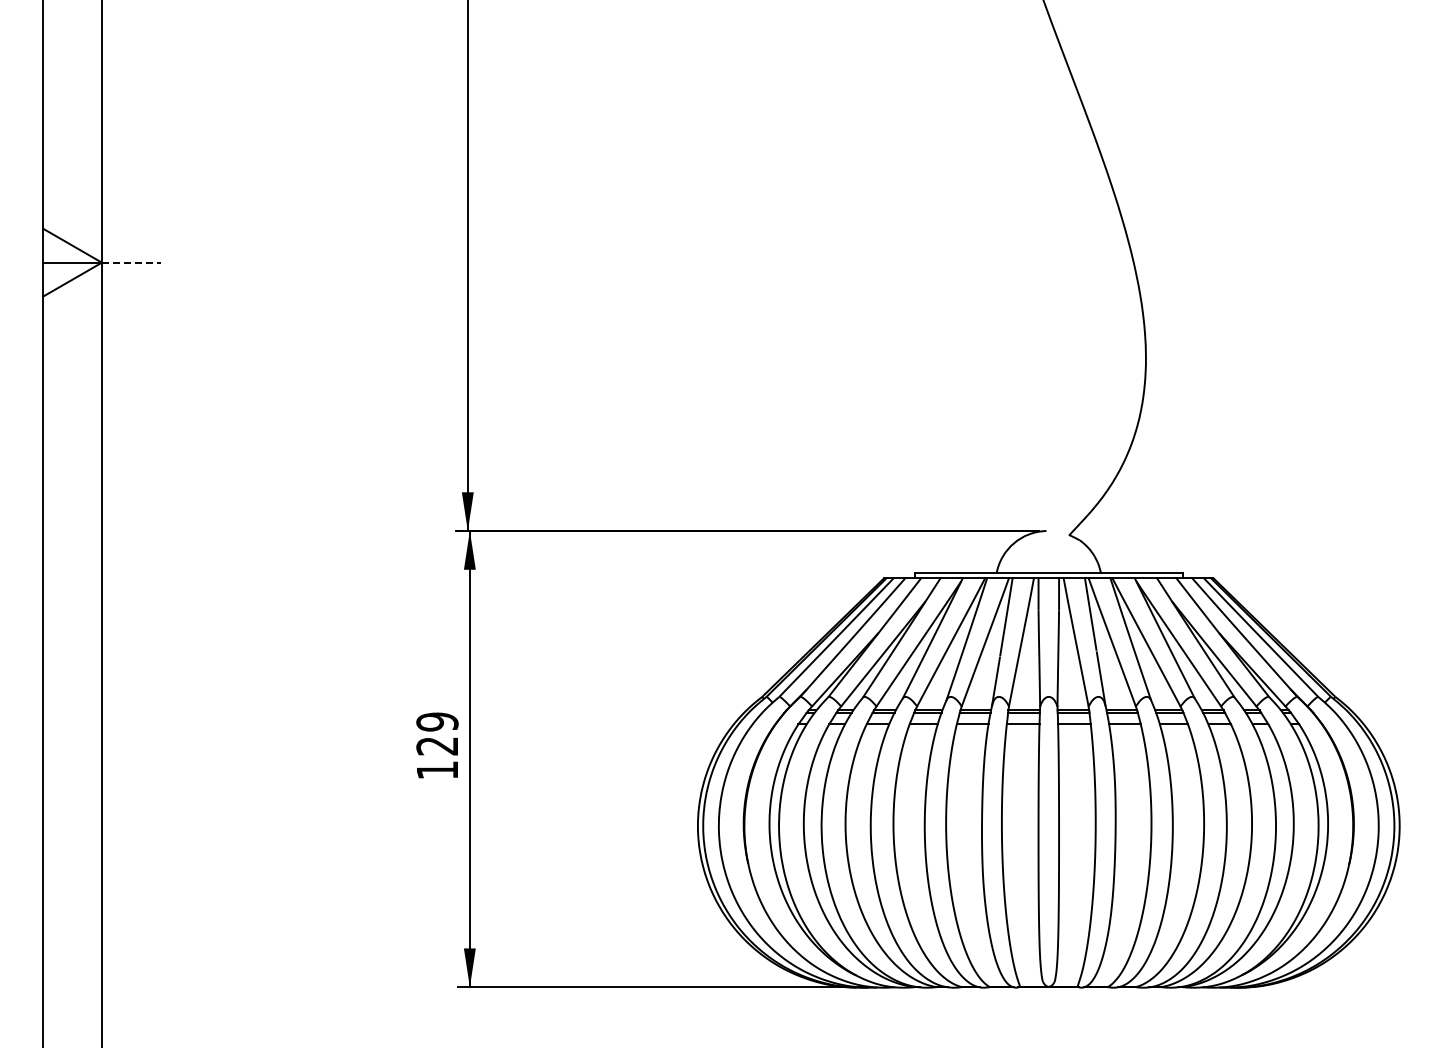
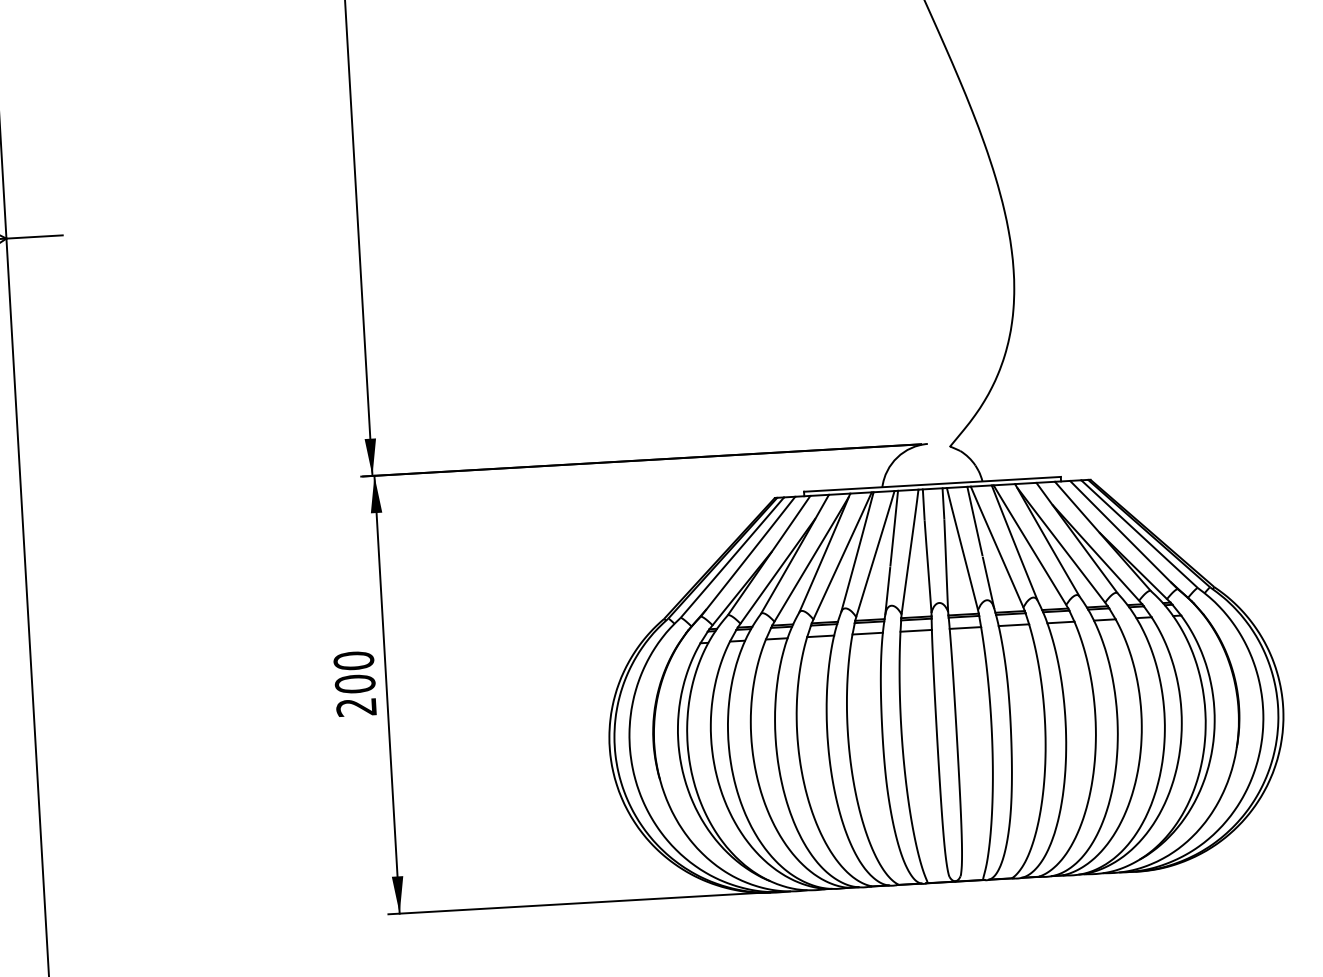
line: (131, 262) -> (34, 236), dashed -> solid
text: (437, 745) -> (355, 683), 129 -> 200

